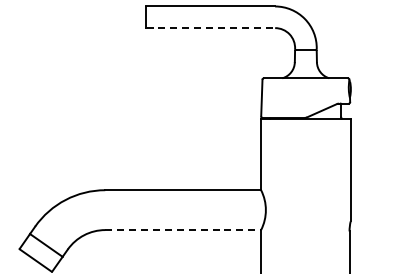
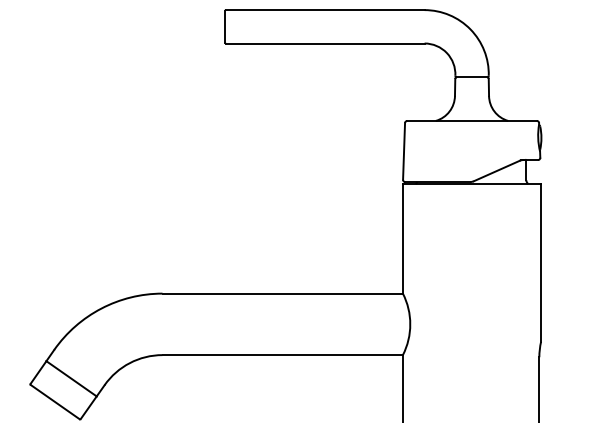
line: (211, 28) -> (326, 44), dashed -> solid
line: (183, 230) -> (283, 355), dashed -> solid

